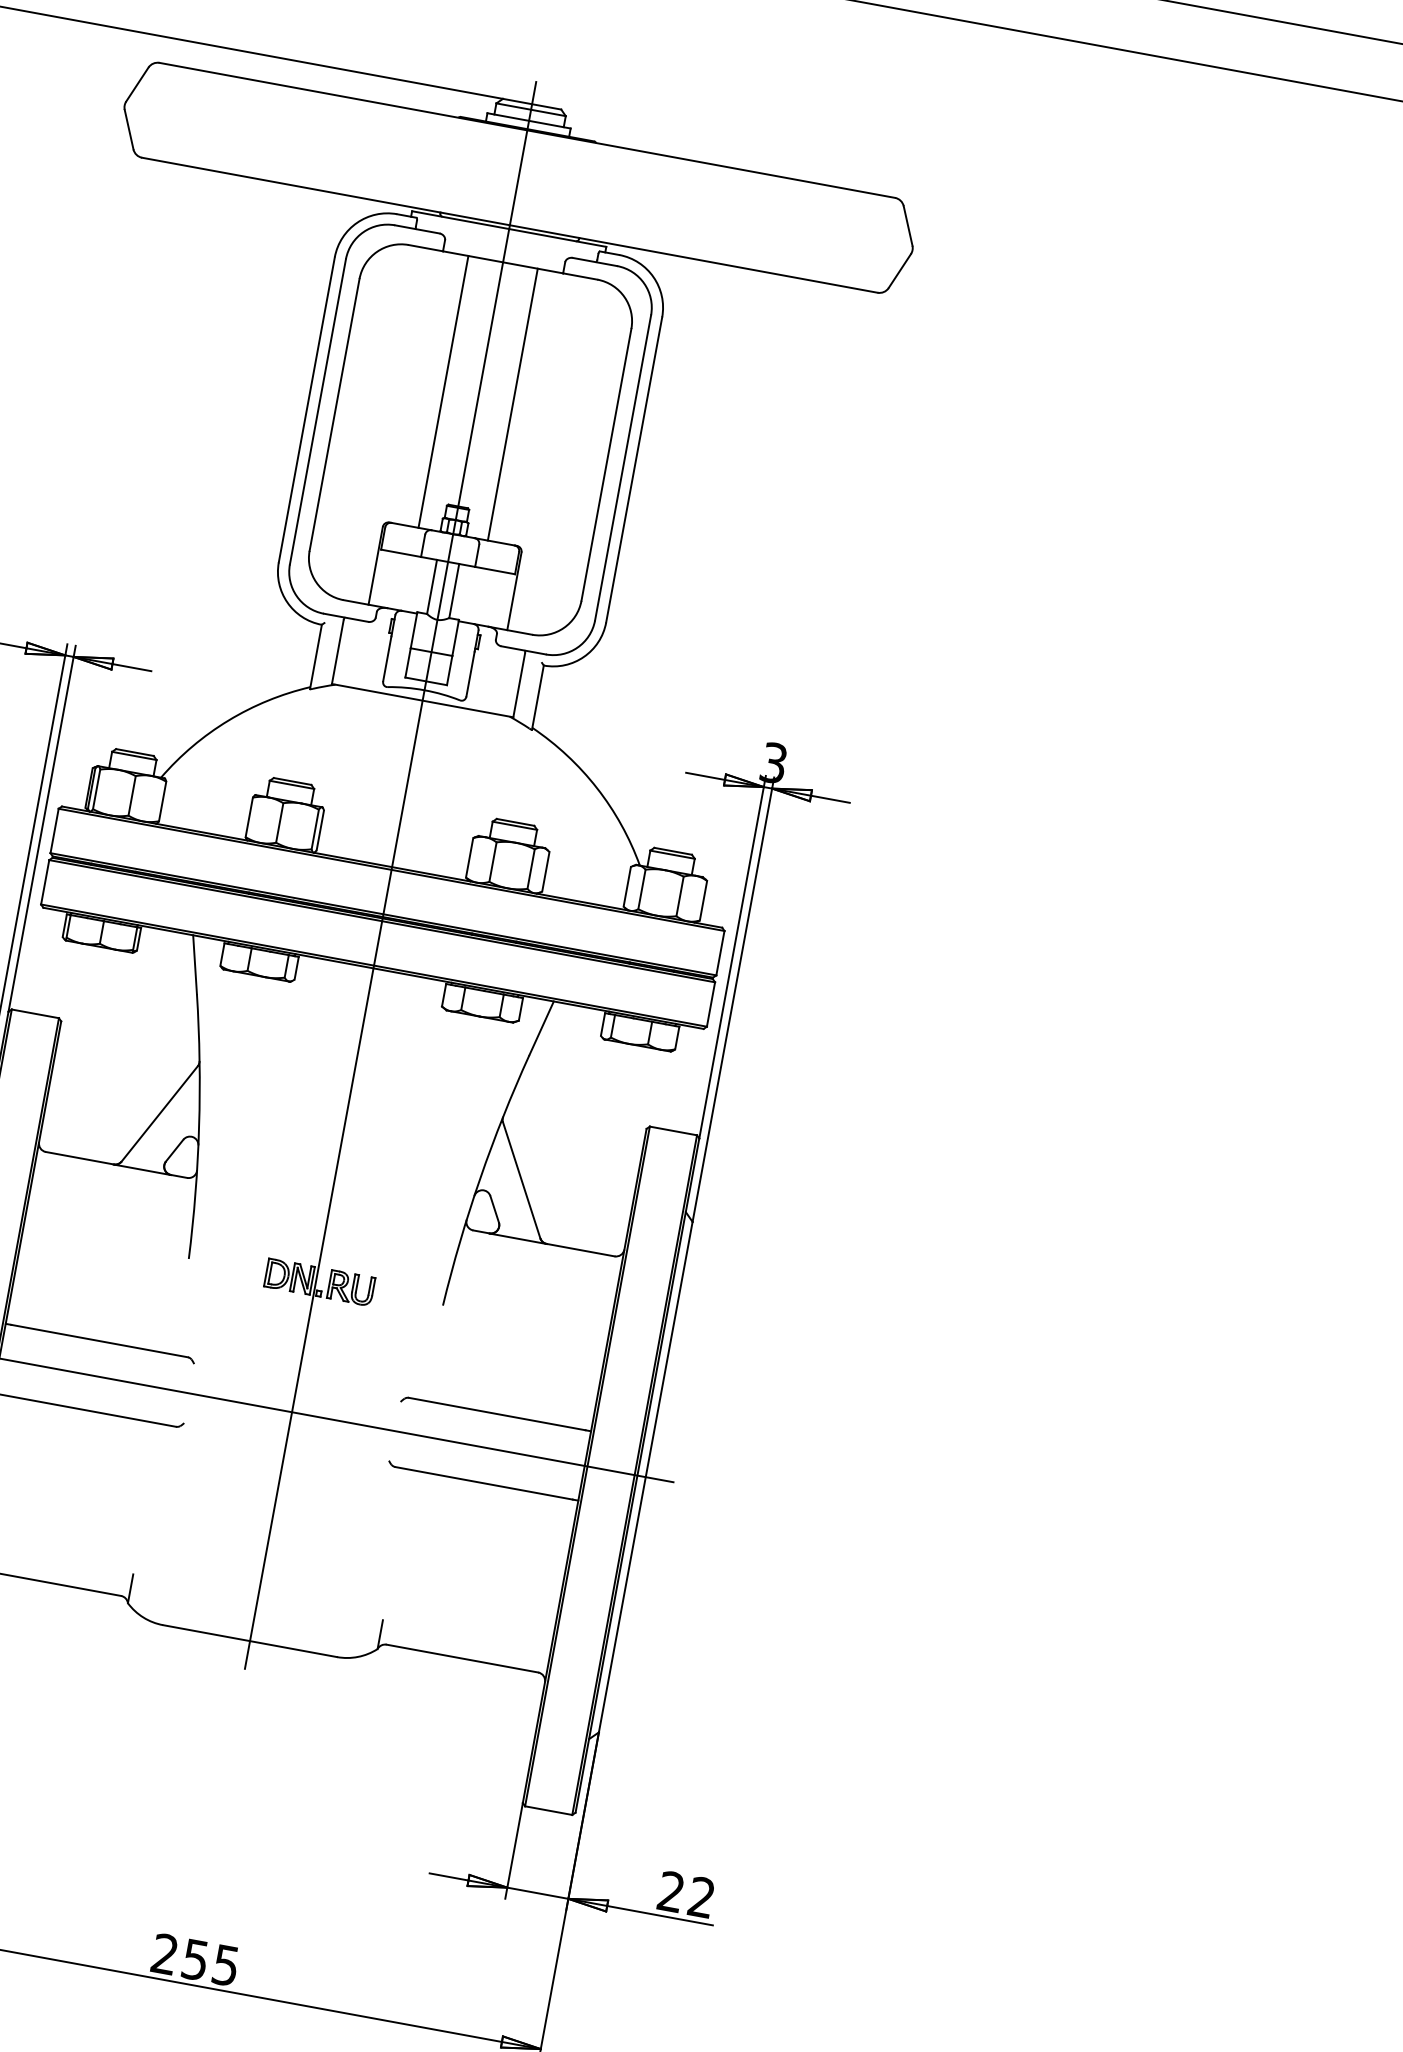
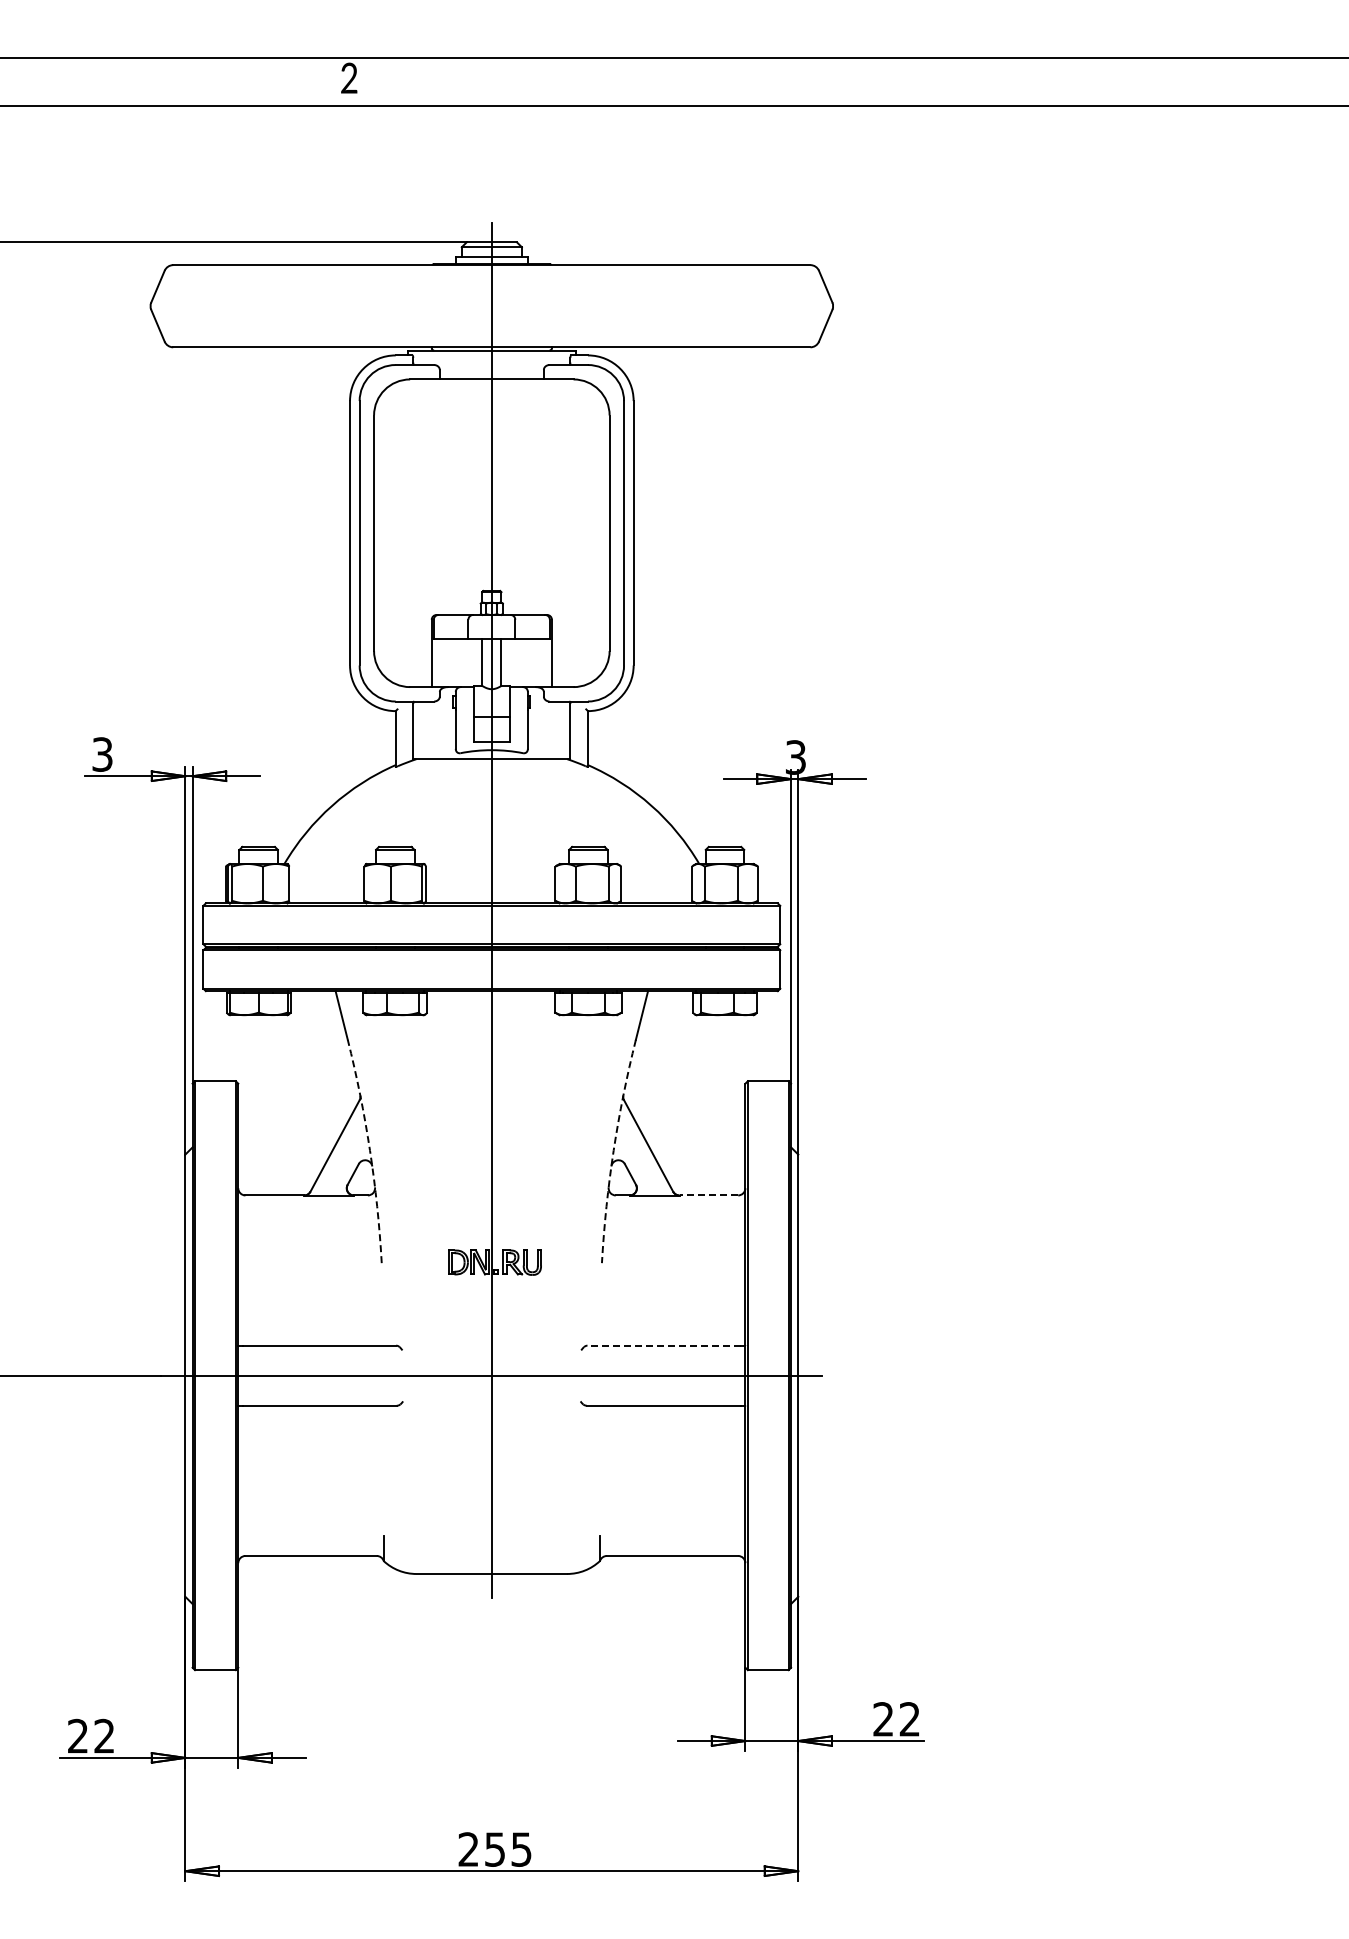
line: (443, 392) -> (461, 497), removed
line: (512, 404) -> (521, 497), removed
arc: (199, 1126) -> (370, 1150), solid -> dashed
arc: (480, 1178) -> (613, 1150), solid -> dashed
line: (580, 1250) -> (708, 1195), solid -> dashed
line: (497, 1413) -> (664, 1345), solid -> dashed

